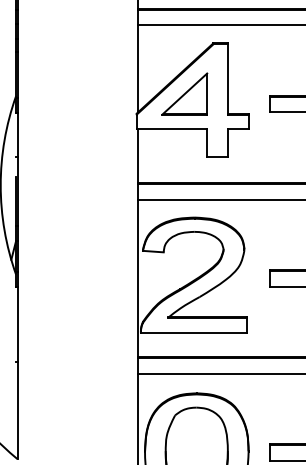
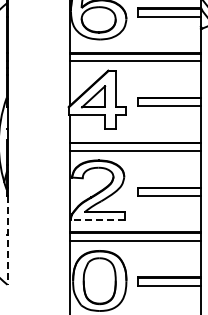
line: (192, 332) -> (97, 219), solid -> dashed
line: (17, 375) -> (7, 241), solid -> dashed

